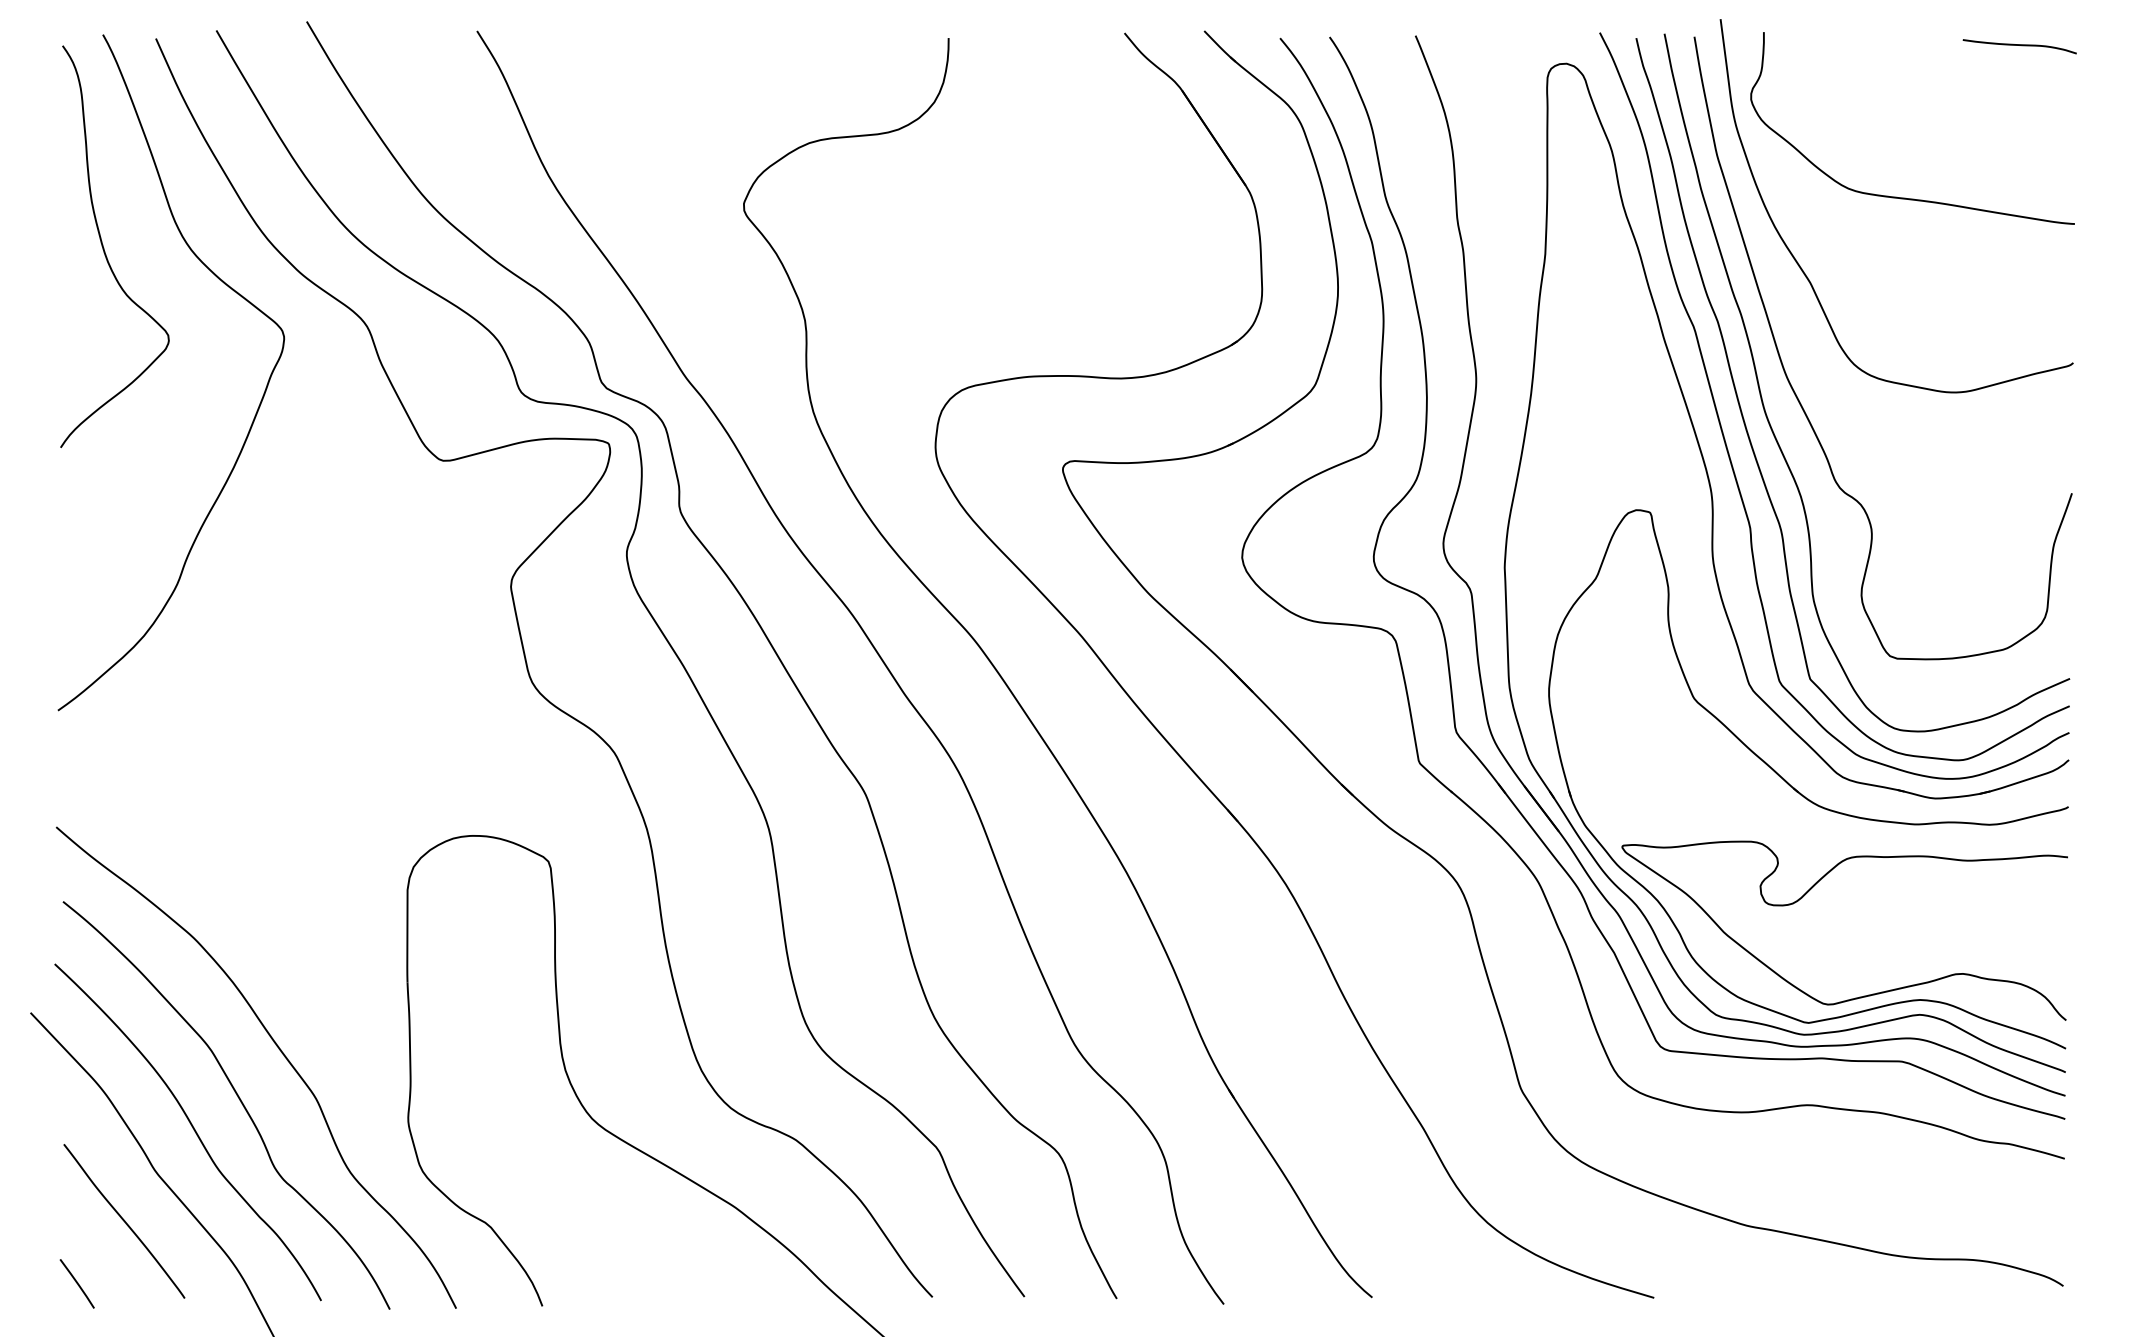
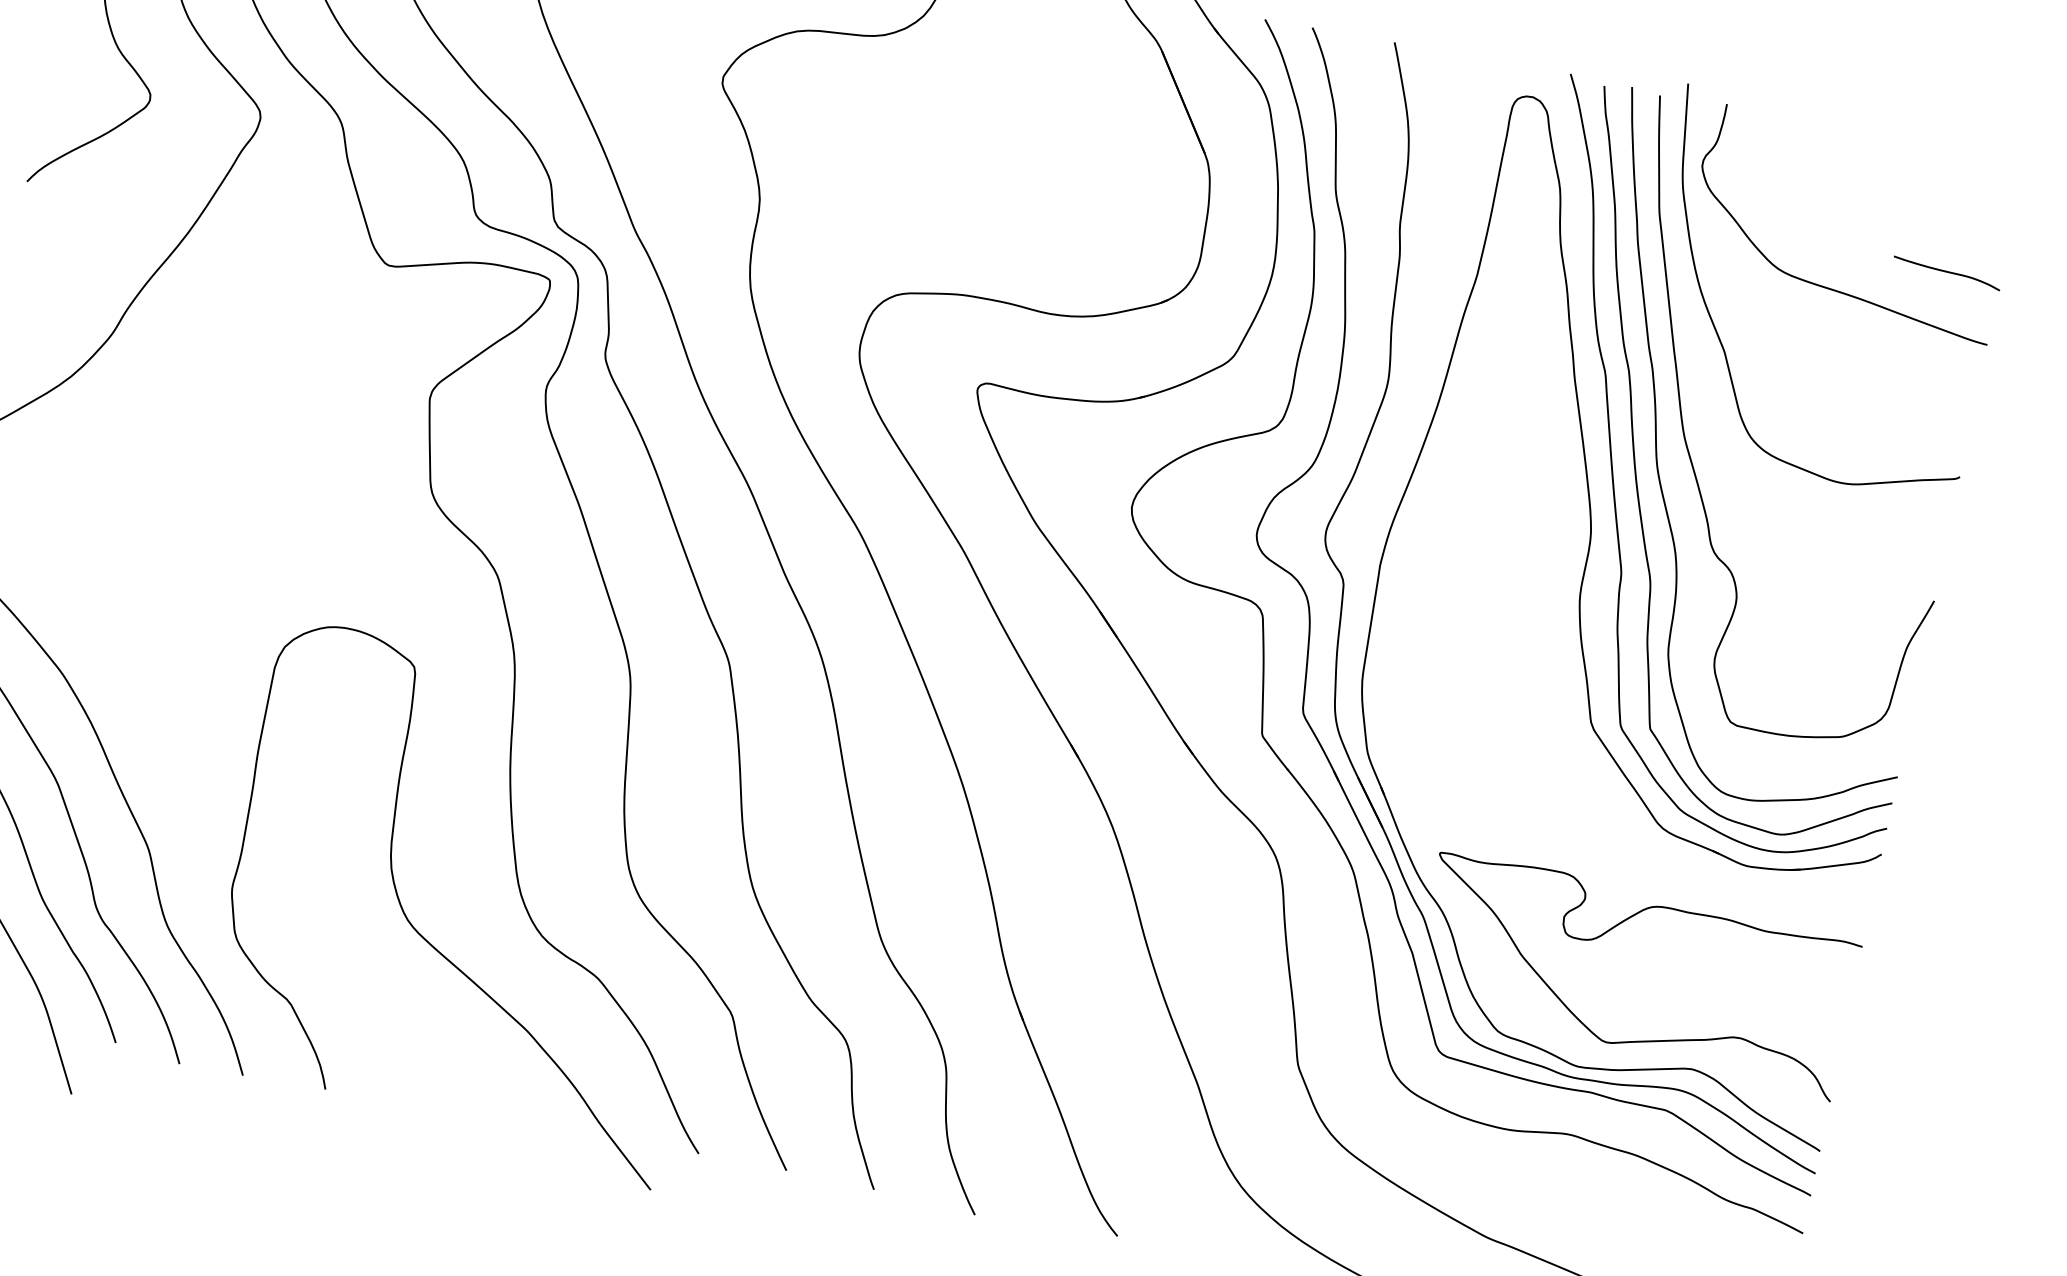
curve: (2019, 45) -> (1946, 272), moved
part: (1800, 792) -> (1619, 835), removed

